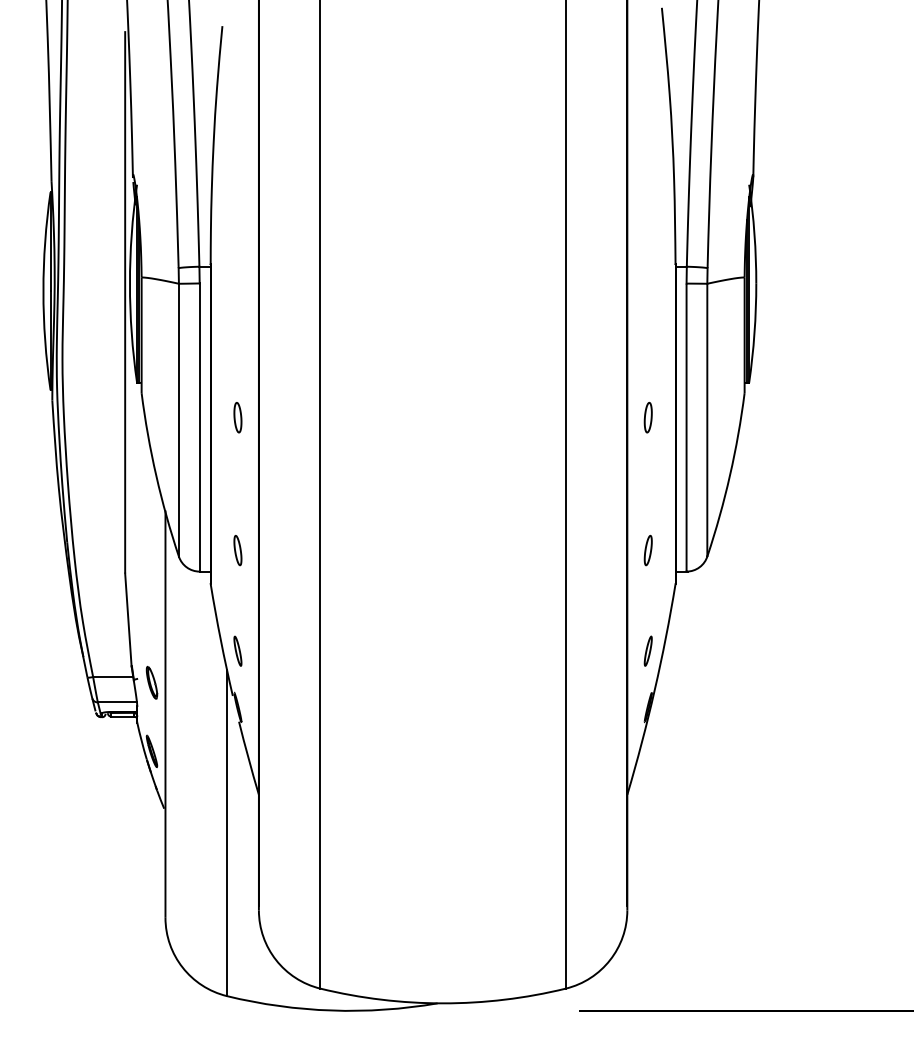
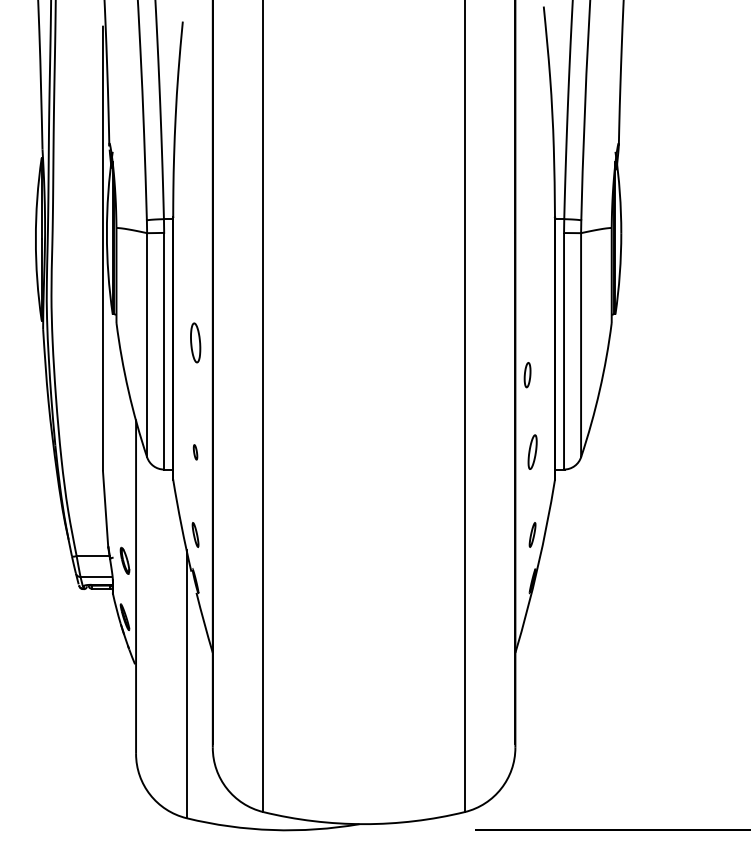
part: (237, 418) -> (195, 343), size x1.6
part: (648, 418) -> (527, 375), moved
part: (237, 550) -> (195, 452), size x0.6
part: (648, 550) -> (532, 452), size x1.4

